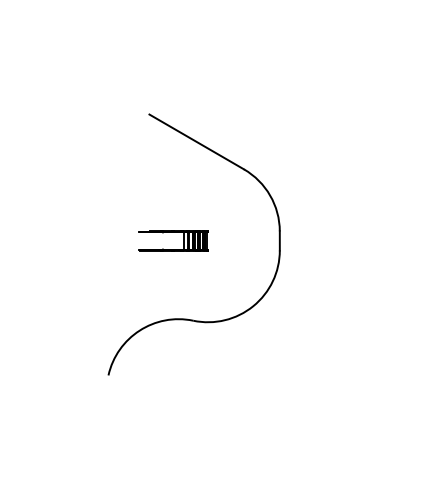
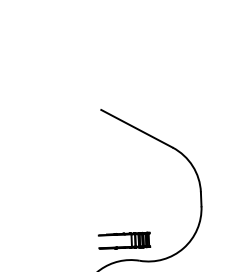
part: (173, 232) -> (124, 234), moved

